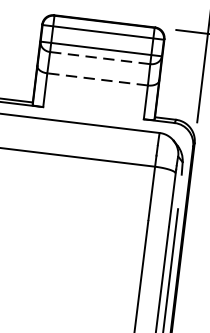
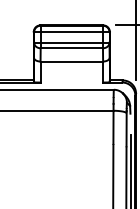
line: (101, 58) -> (72, 48), dashed -> solid
line: (97, 79) -> (71, 61), dashed -> solid

